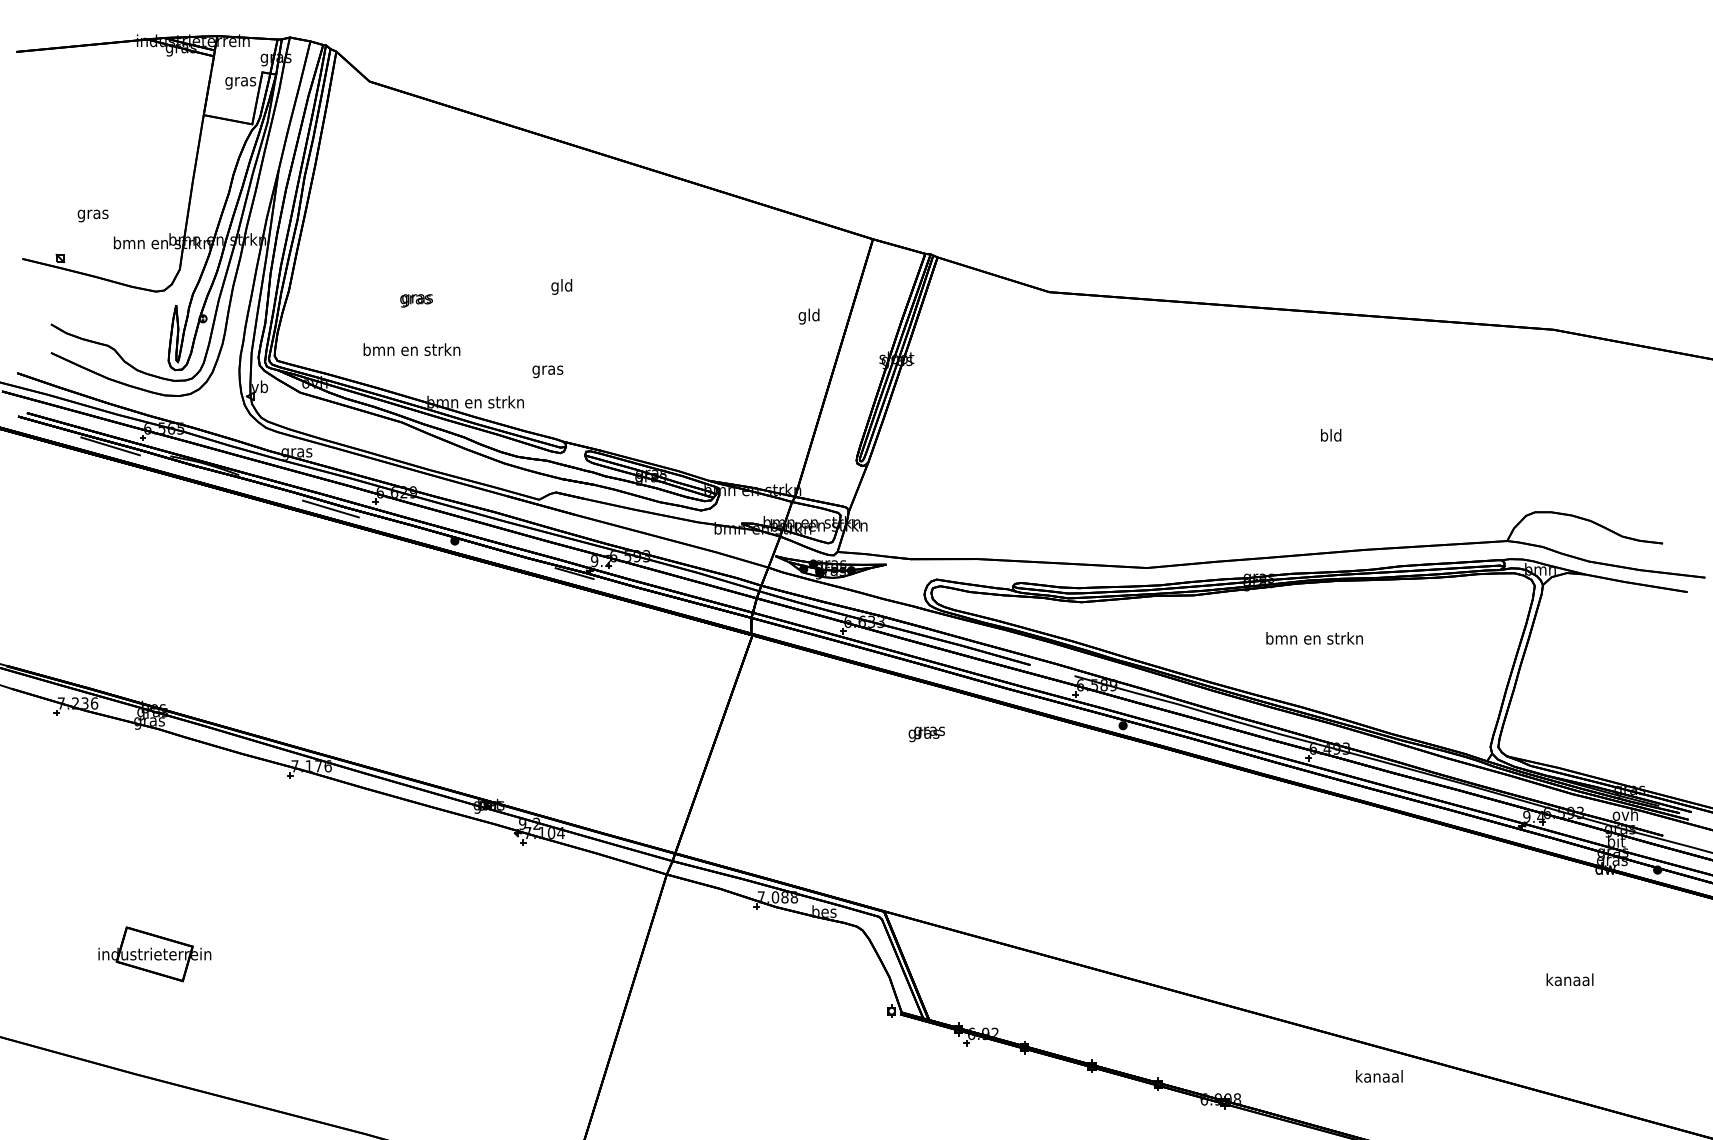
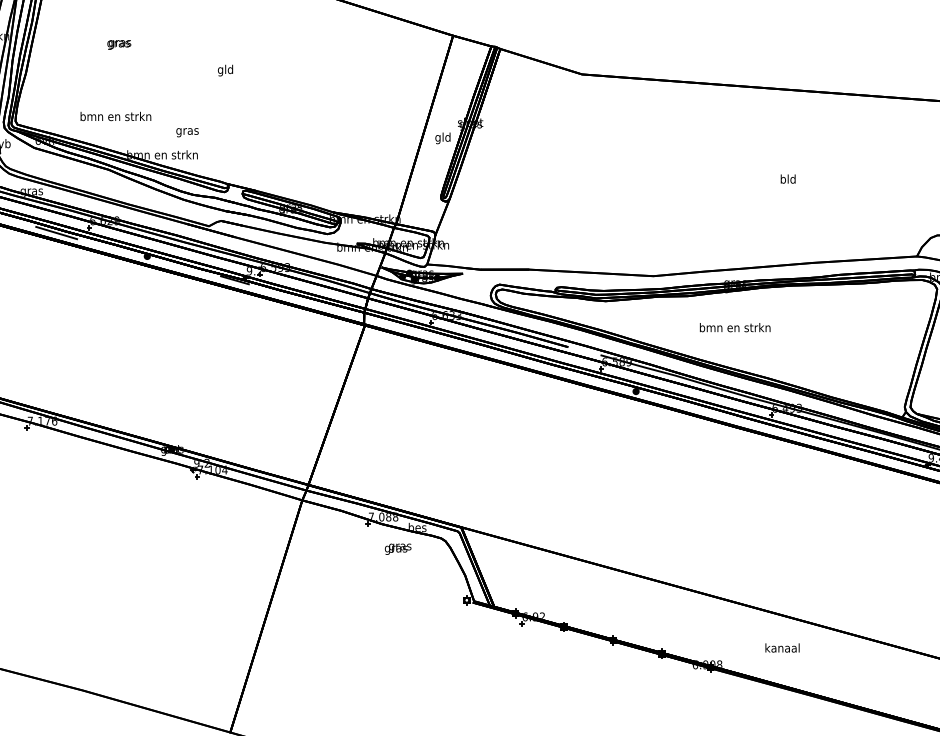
text: (416, 300) -> (119, 44), moved
text: (808, 316) -> (442, 138), moved
text: (547, 371) -> (187, 132), moved
text: (1314, 638) -> (735, 327), moved
text: (926, 734) -> (397, 549), moved
text: (1379, 1076) -> (782, 648), moved

